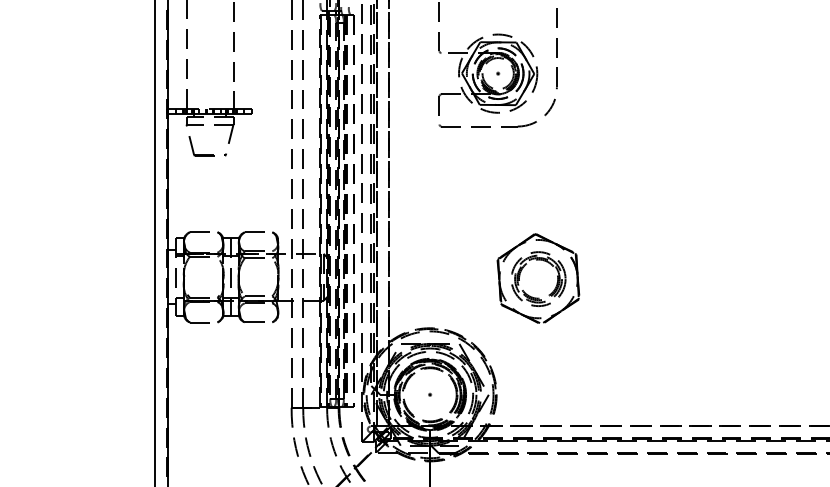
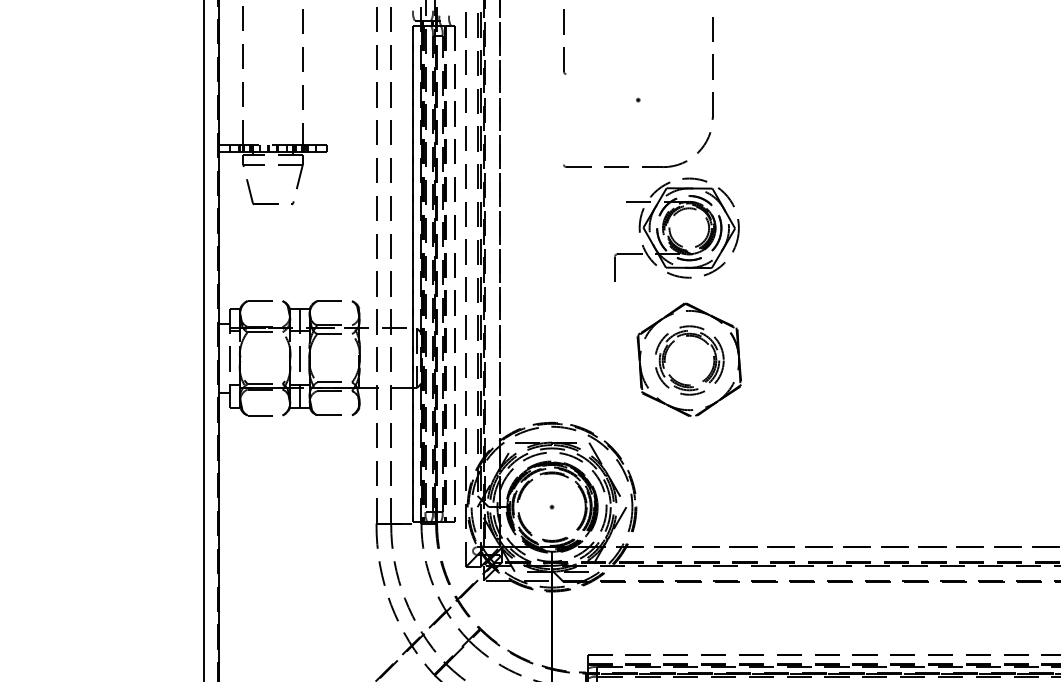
part: (488, 74) -> (676, 229), moved

